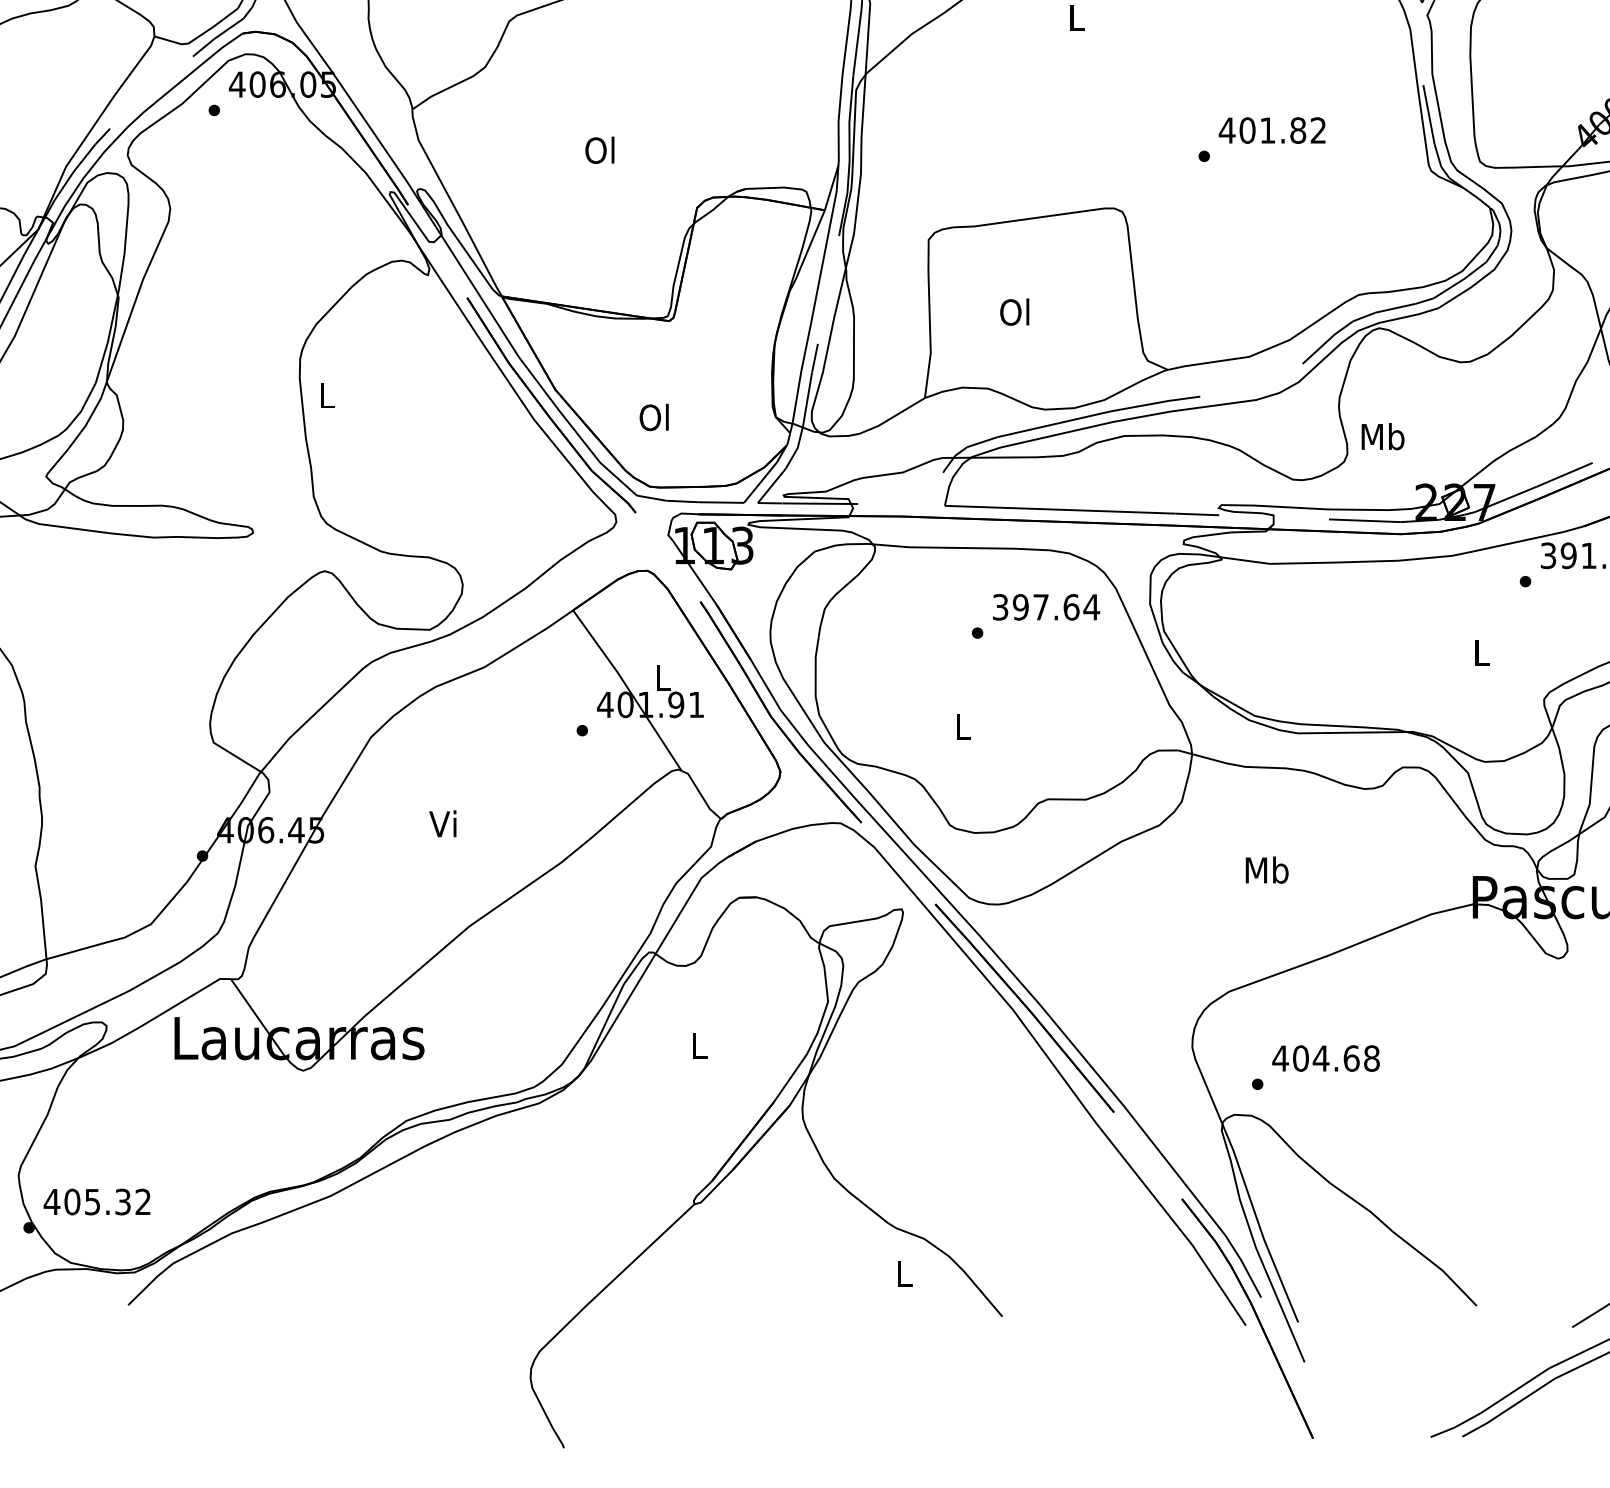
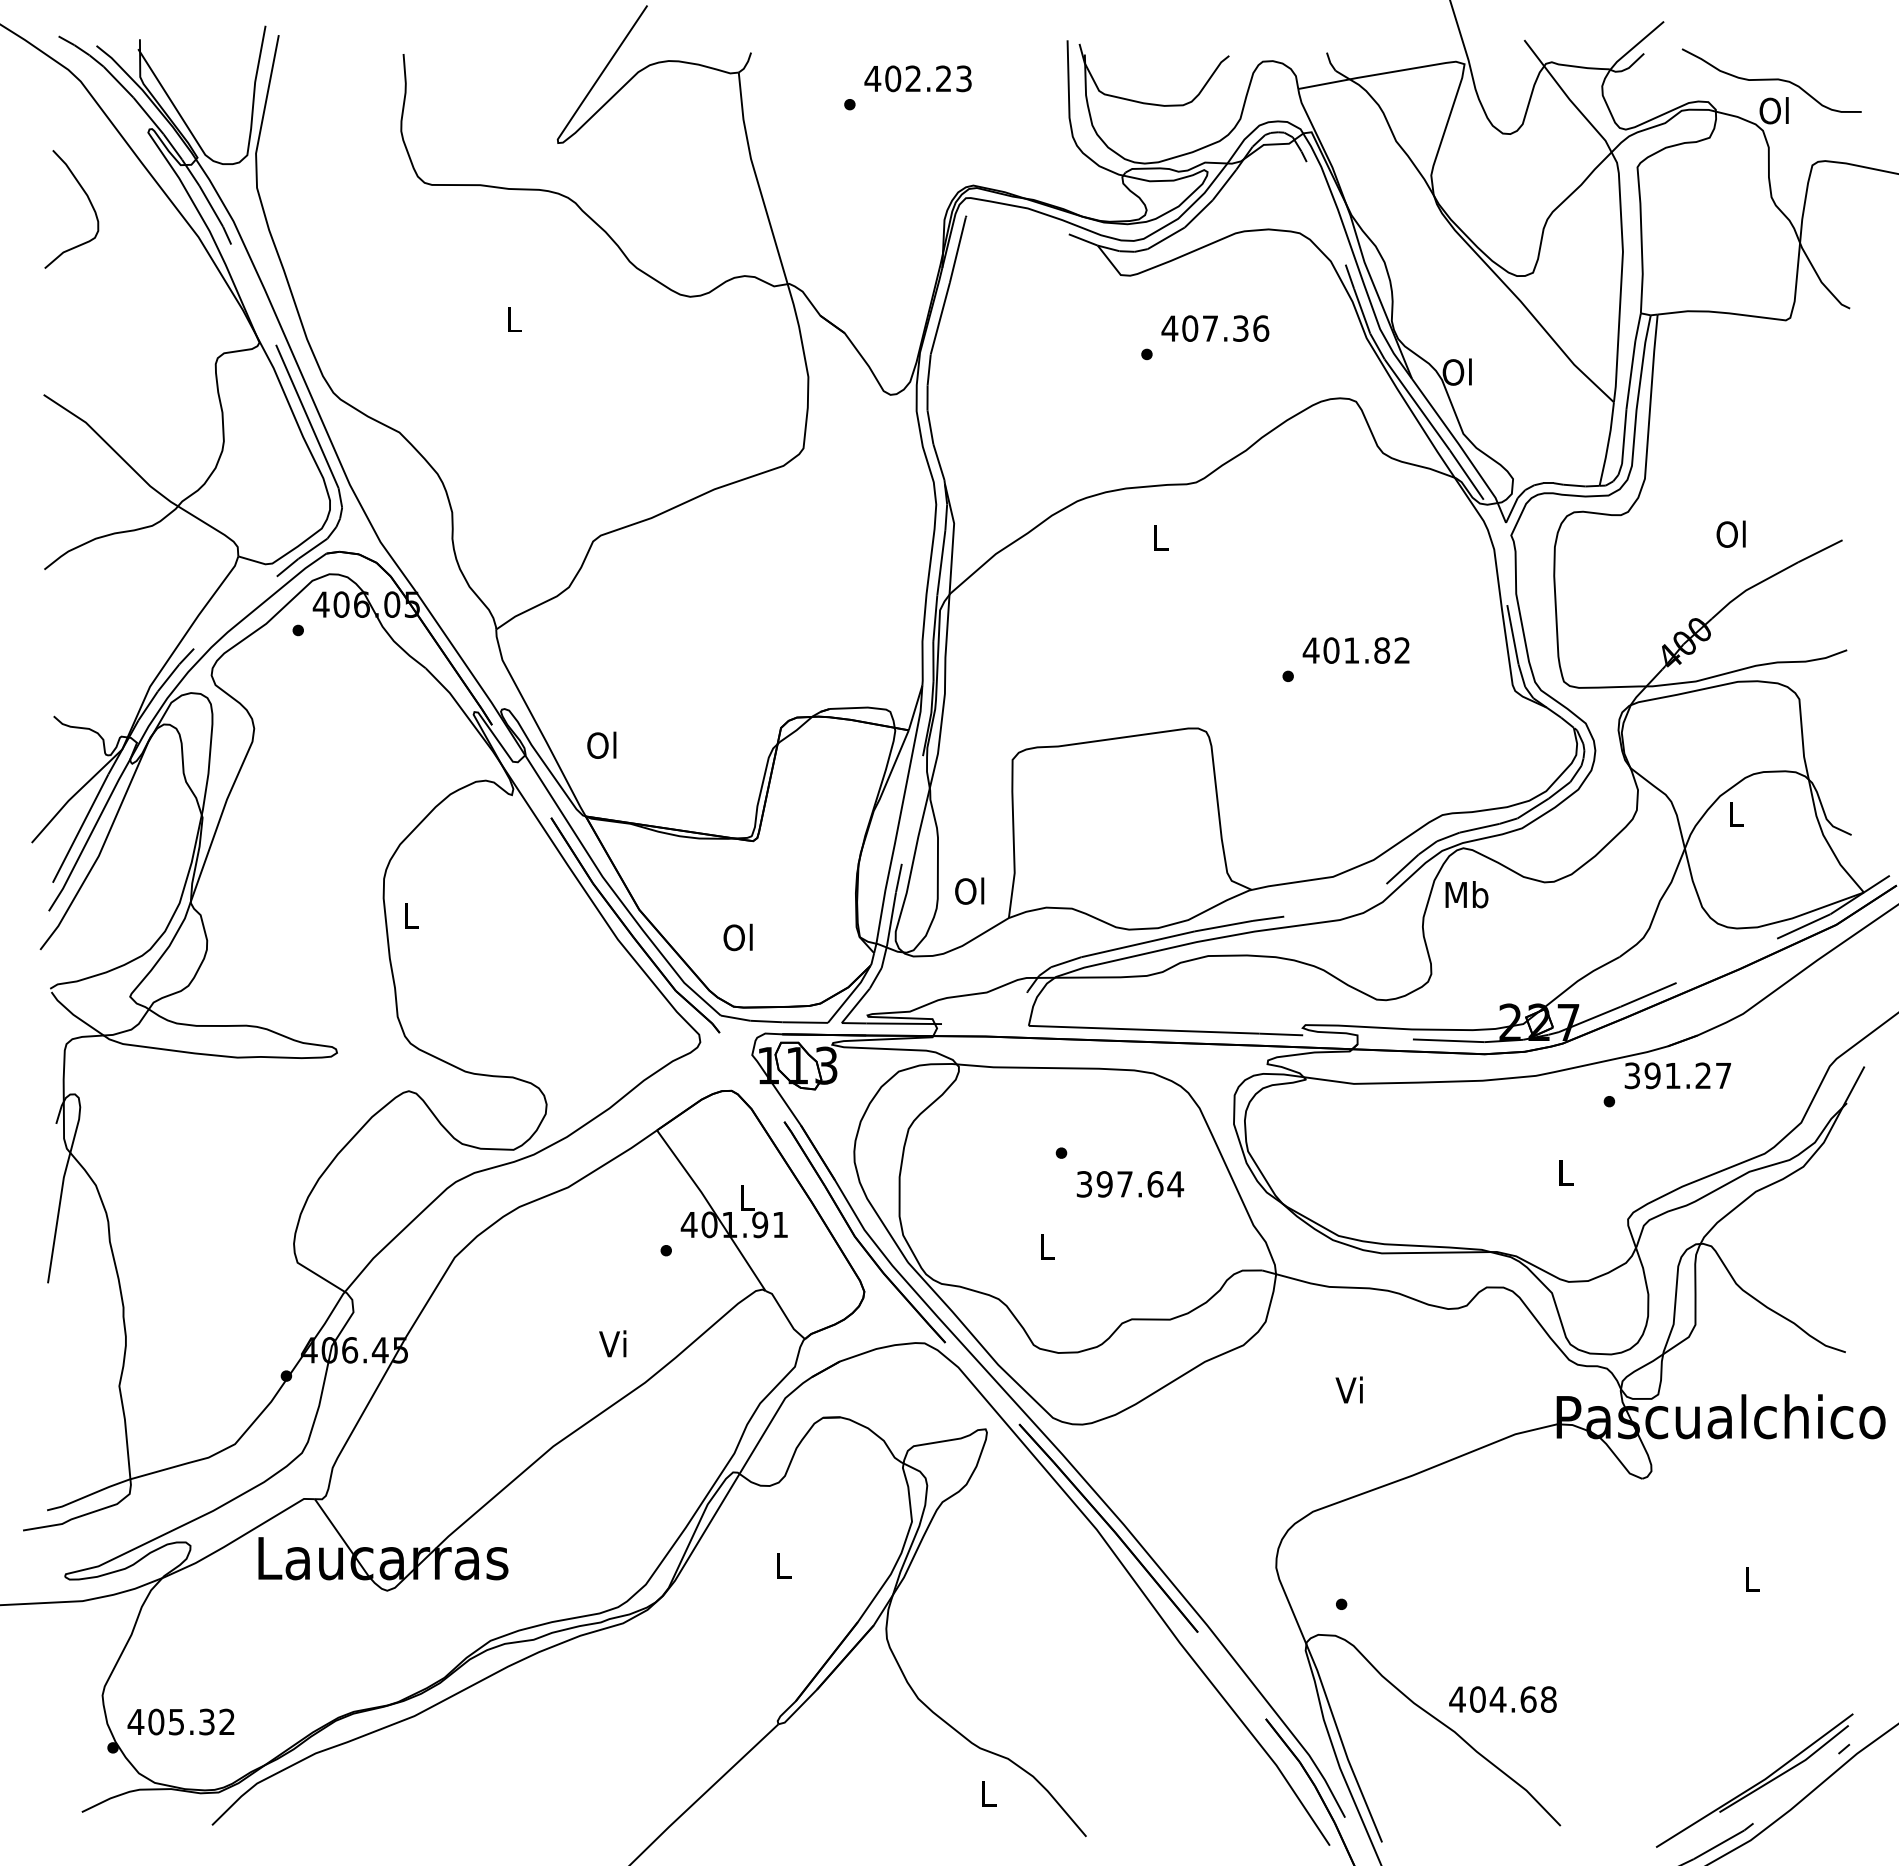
text: (599, 149) -> (601, 744), moved
text: (1014, 311) -> (969, 890), moved
text: (1382, 436) -> (1466, 894), moved
text: (1046, 607) -> (1130, 1184), moved
text: (442, 823) -> (612, 1343), moved
text: (1266, 869) -> (1350, 1389), Mb -> Vi
text: (1325, 1058) -> (1502, 1699), moved

